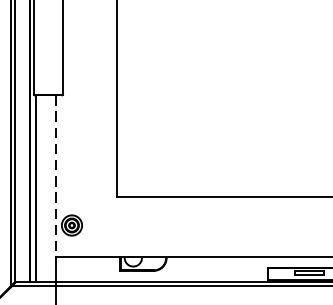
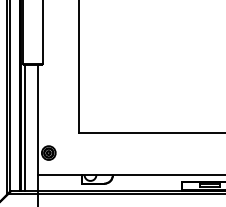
line: (55, 177) -> (37, 120), dashed -> solid

